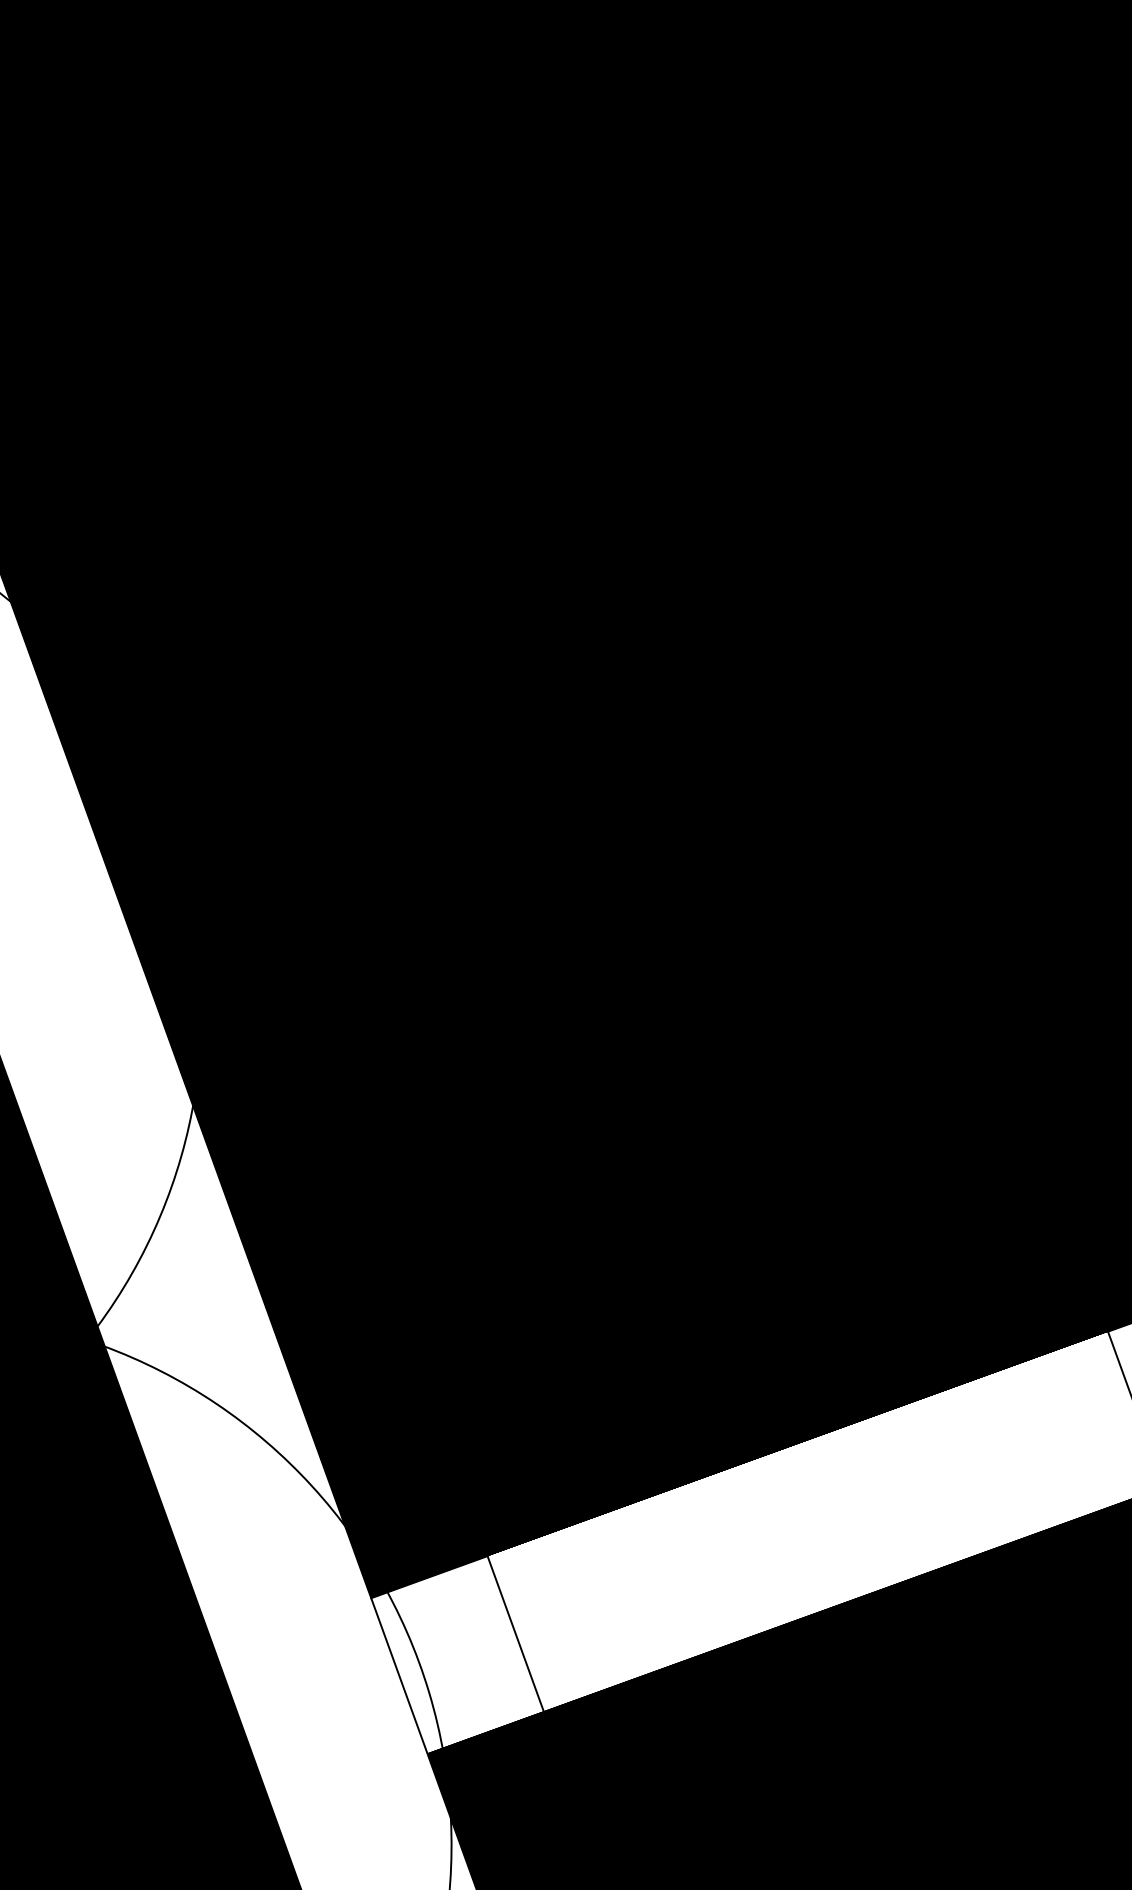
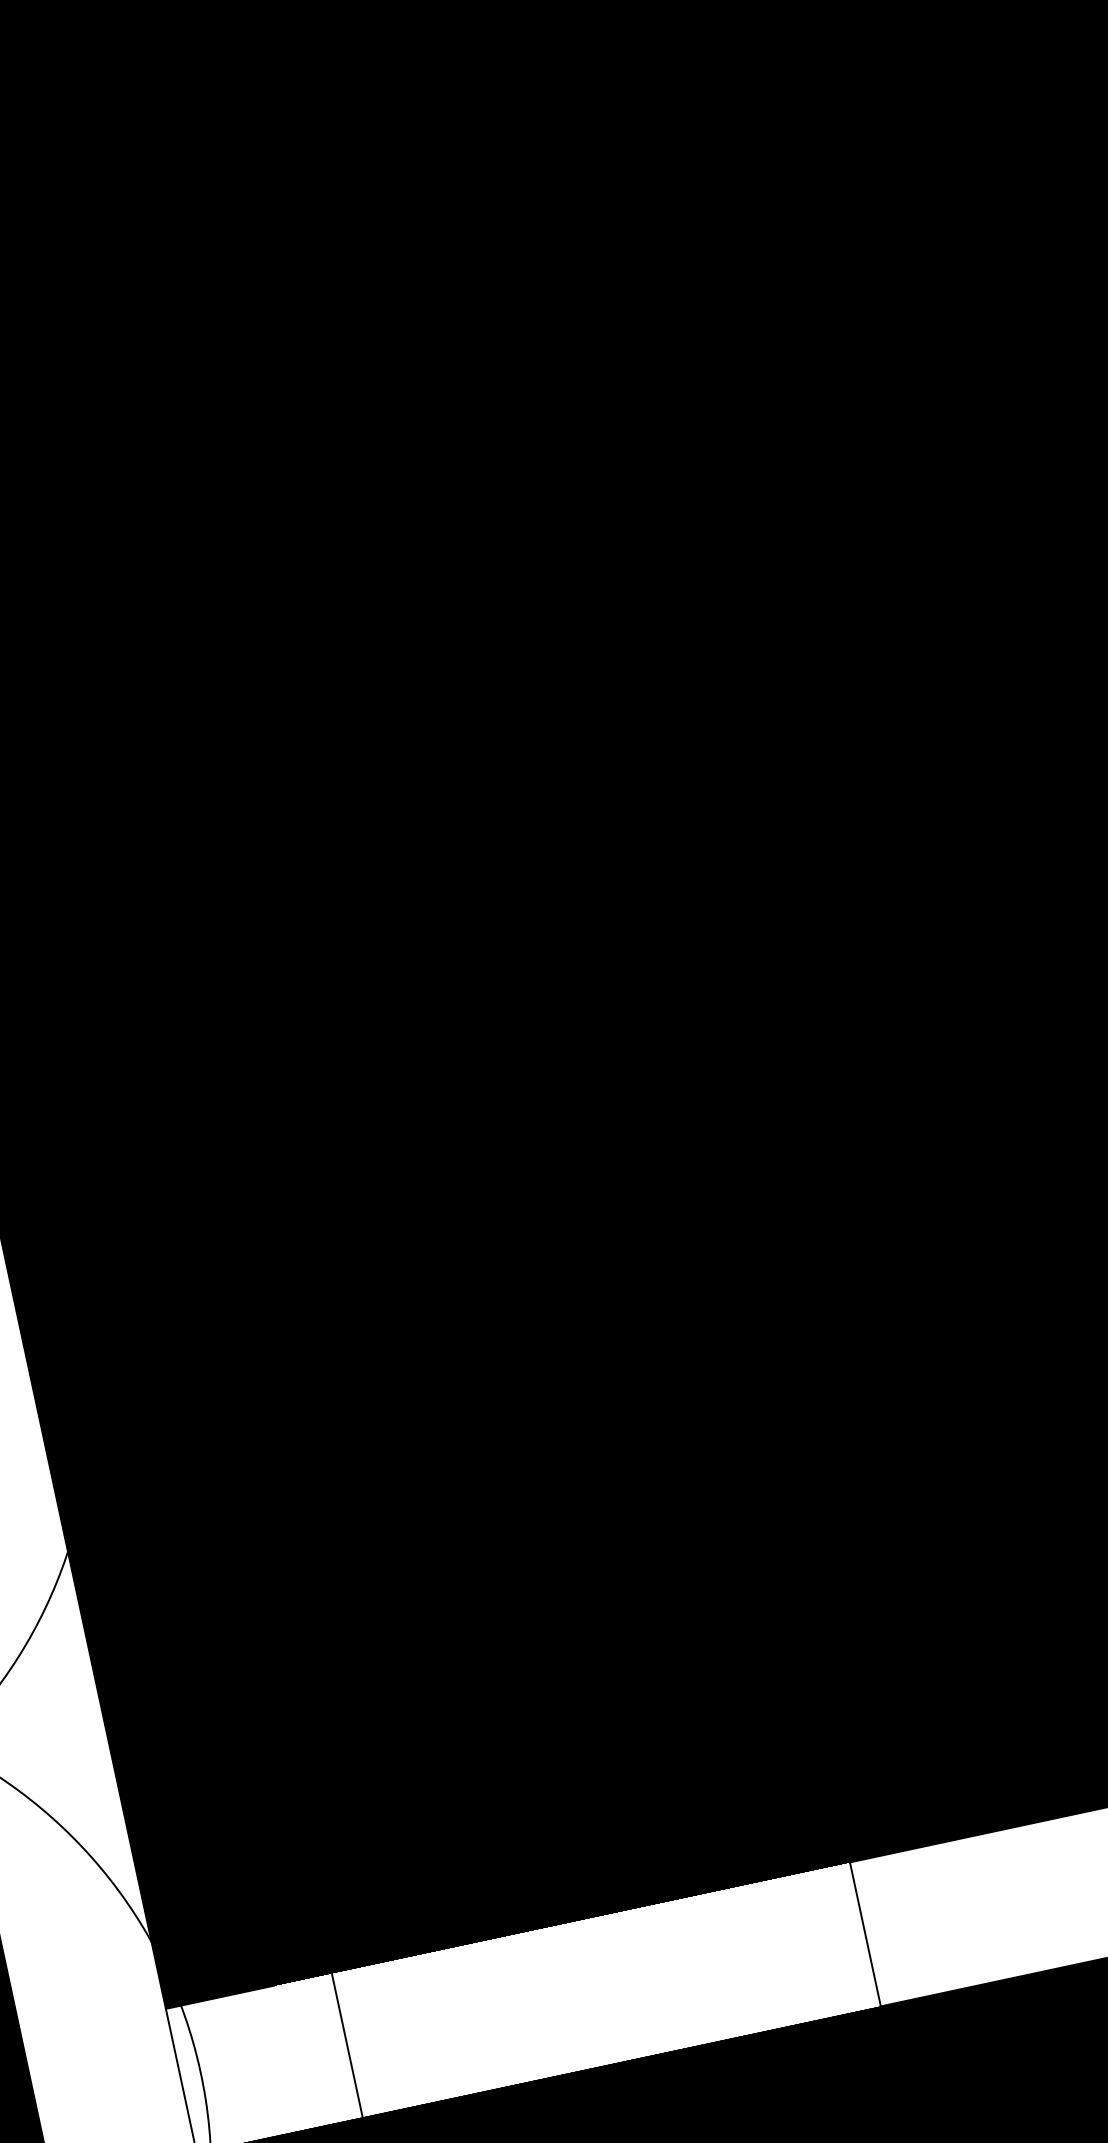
line: (514, 1633) -> (346, 2045), moved

